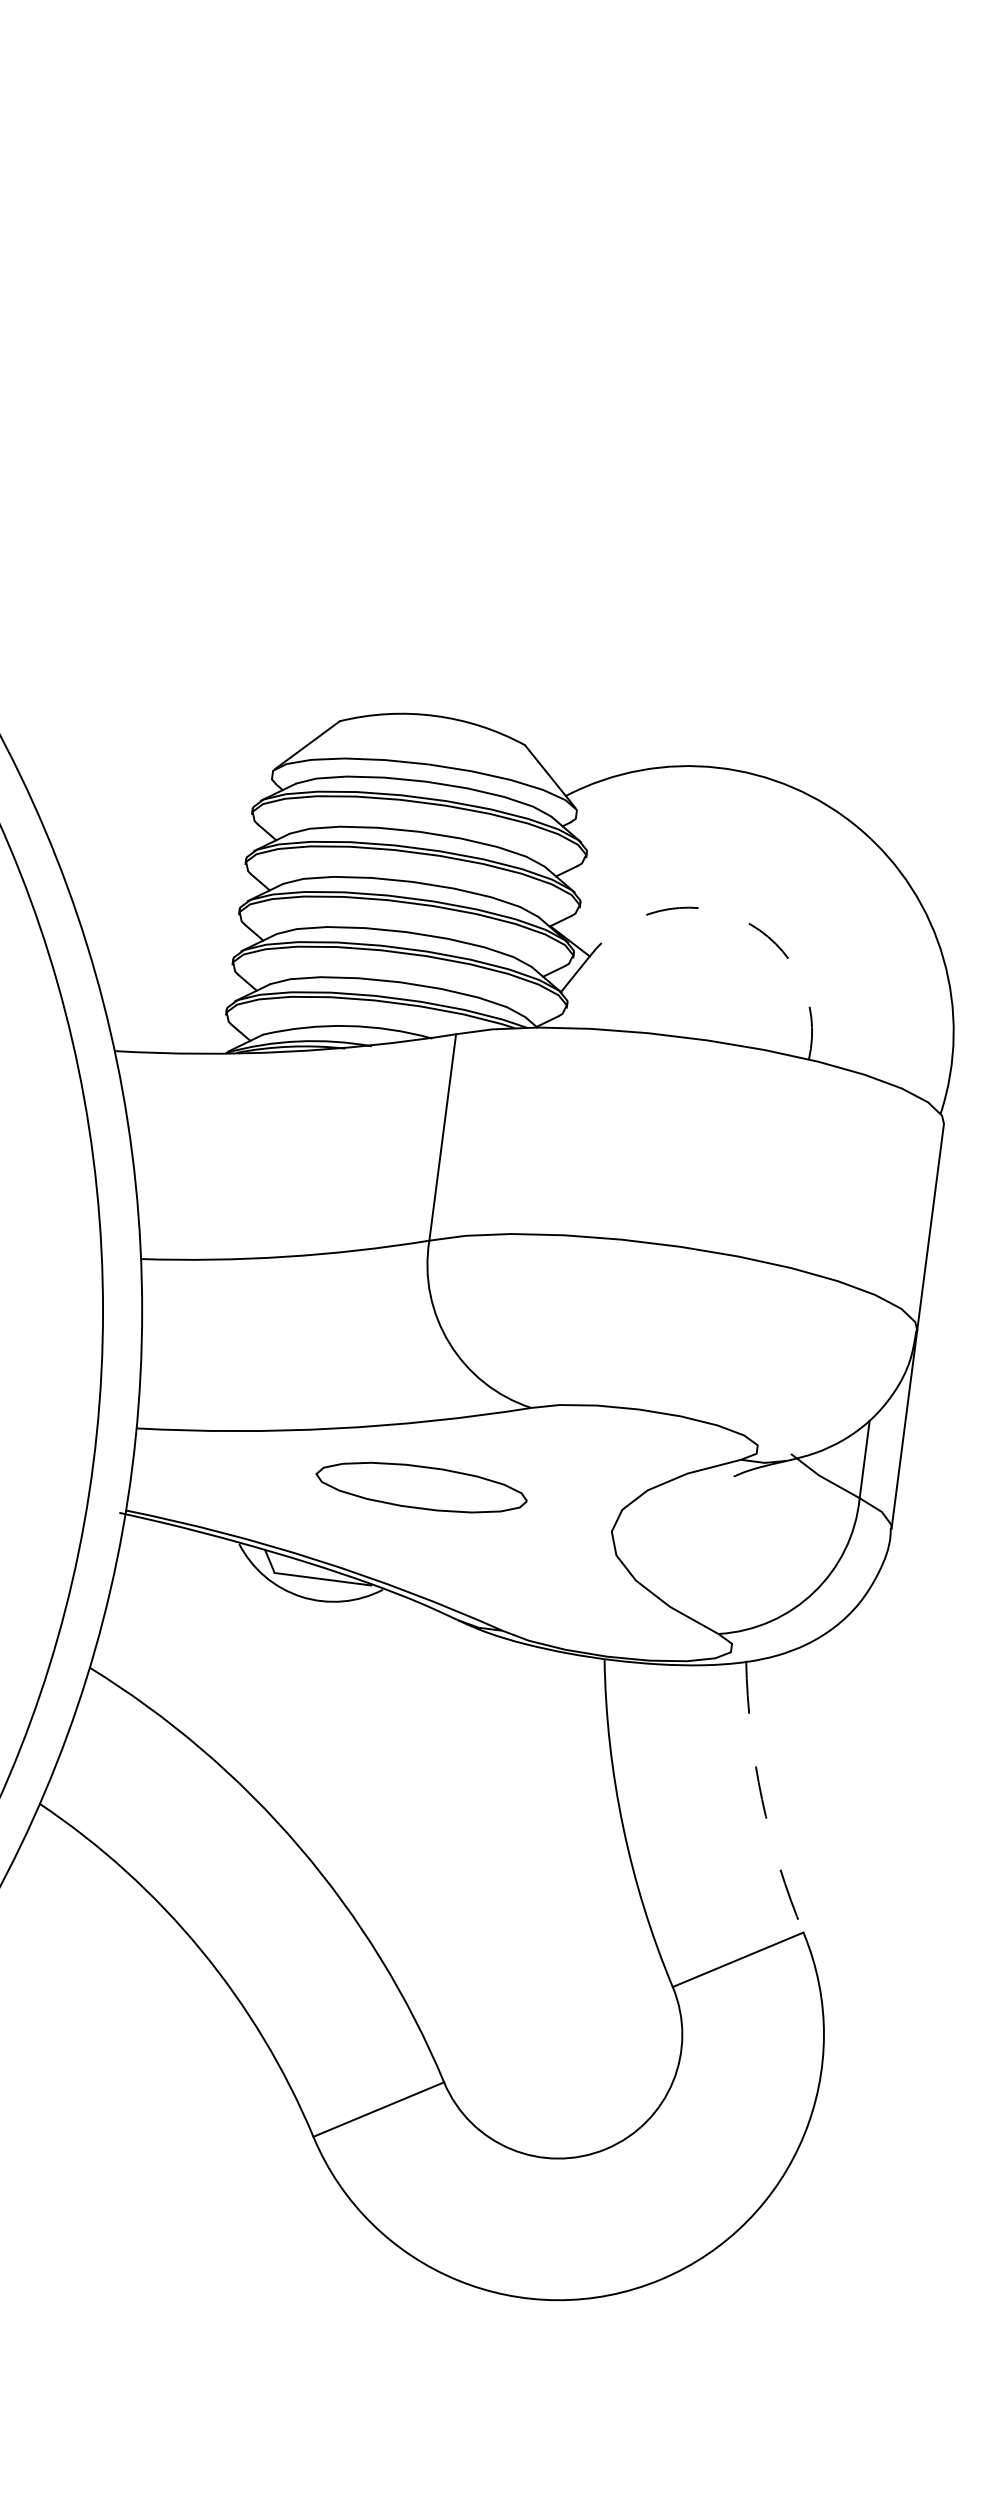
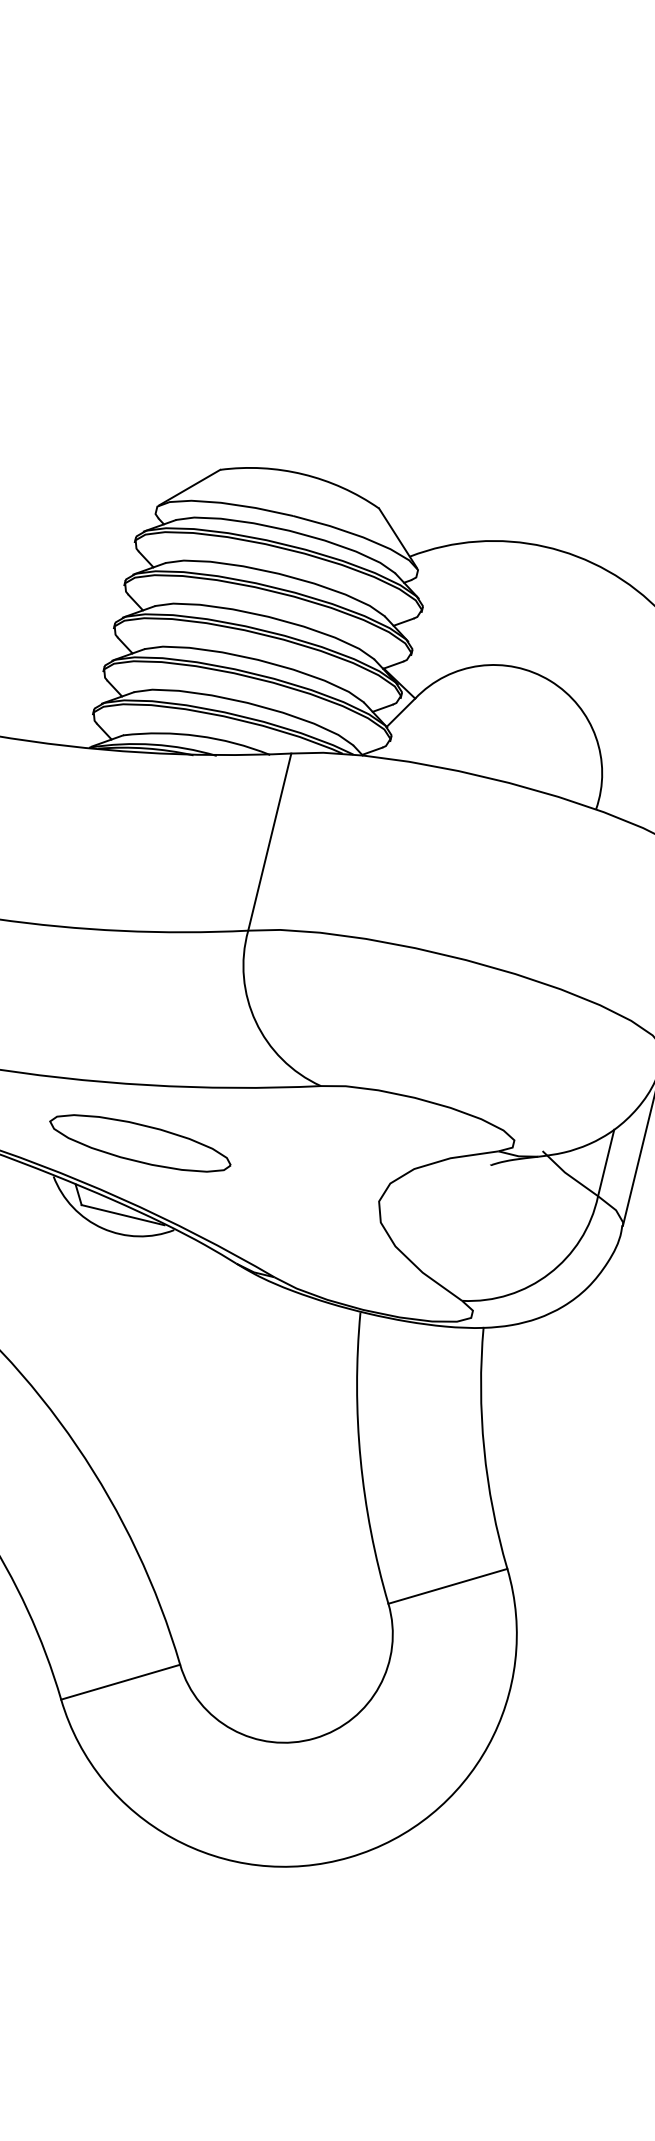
arc: (741, 919) -> (550, 681), dashed -> solid
part: (421, 1487) -> (140, 1143), moved
arc: (762, 1799) -> (484, 1449), dashed -> solid

